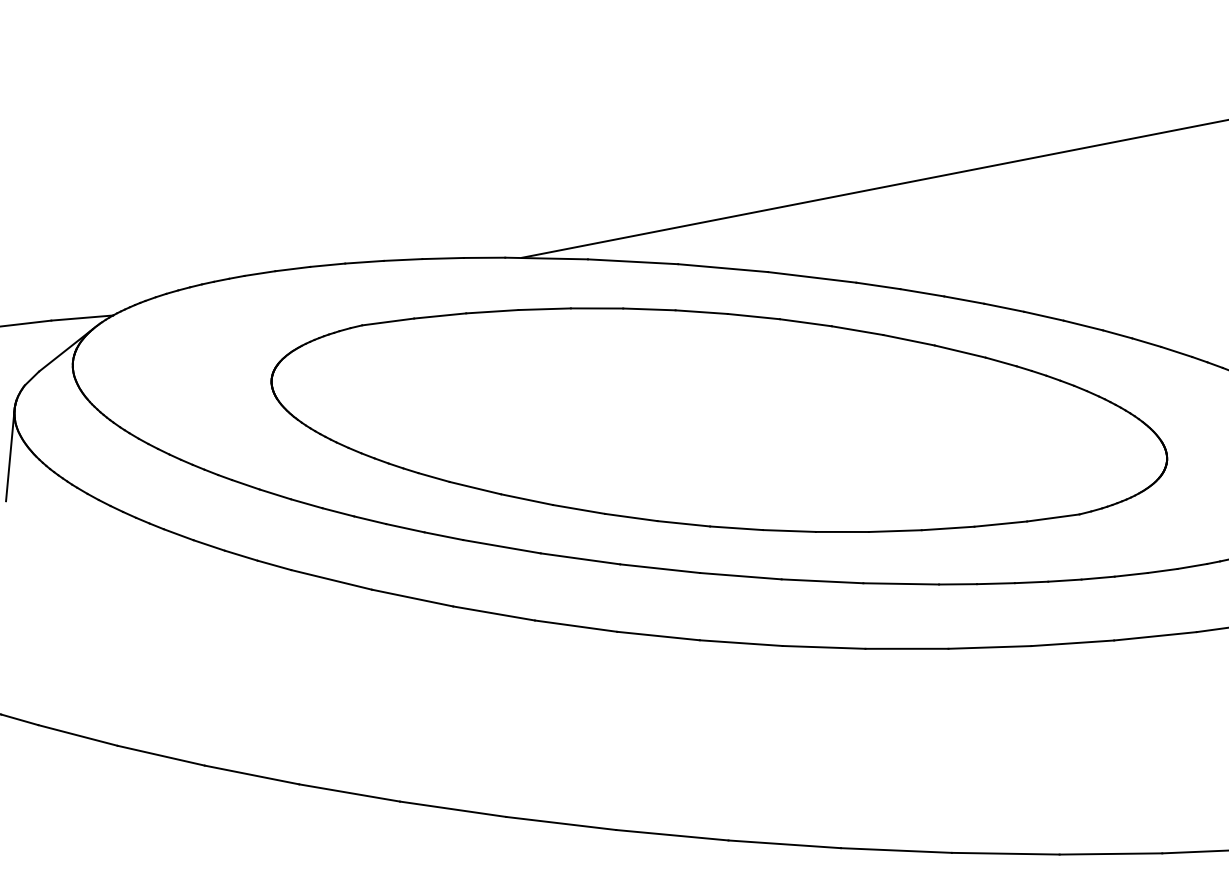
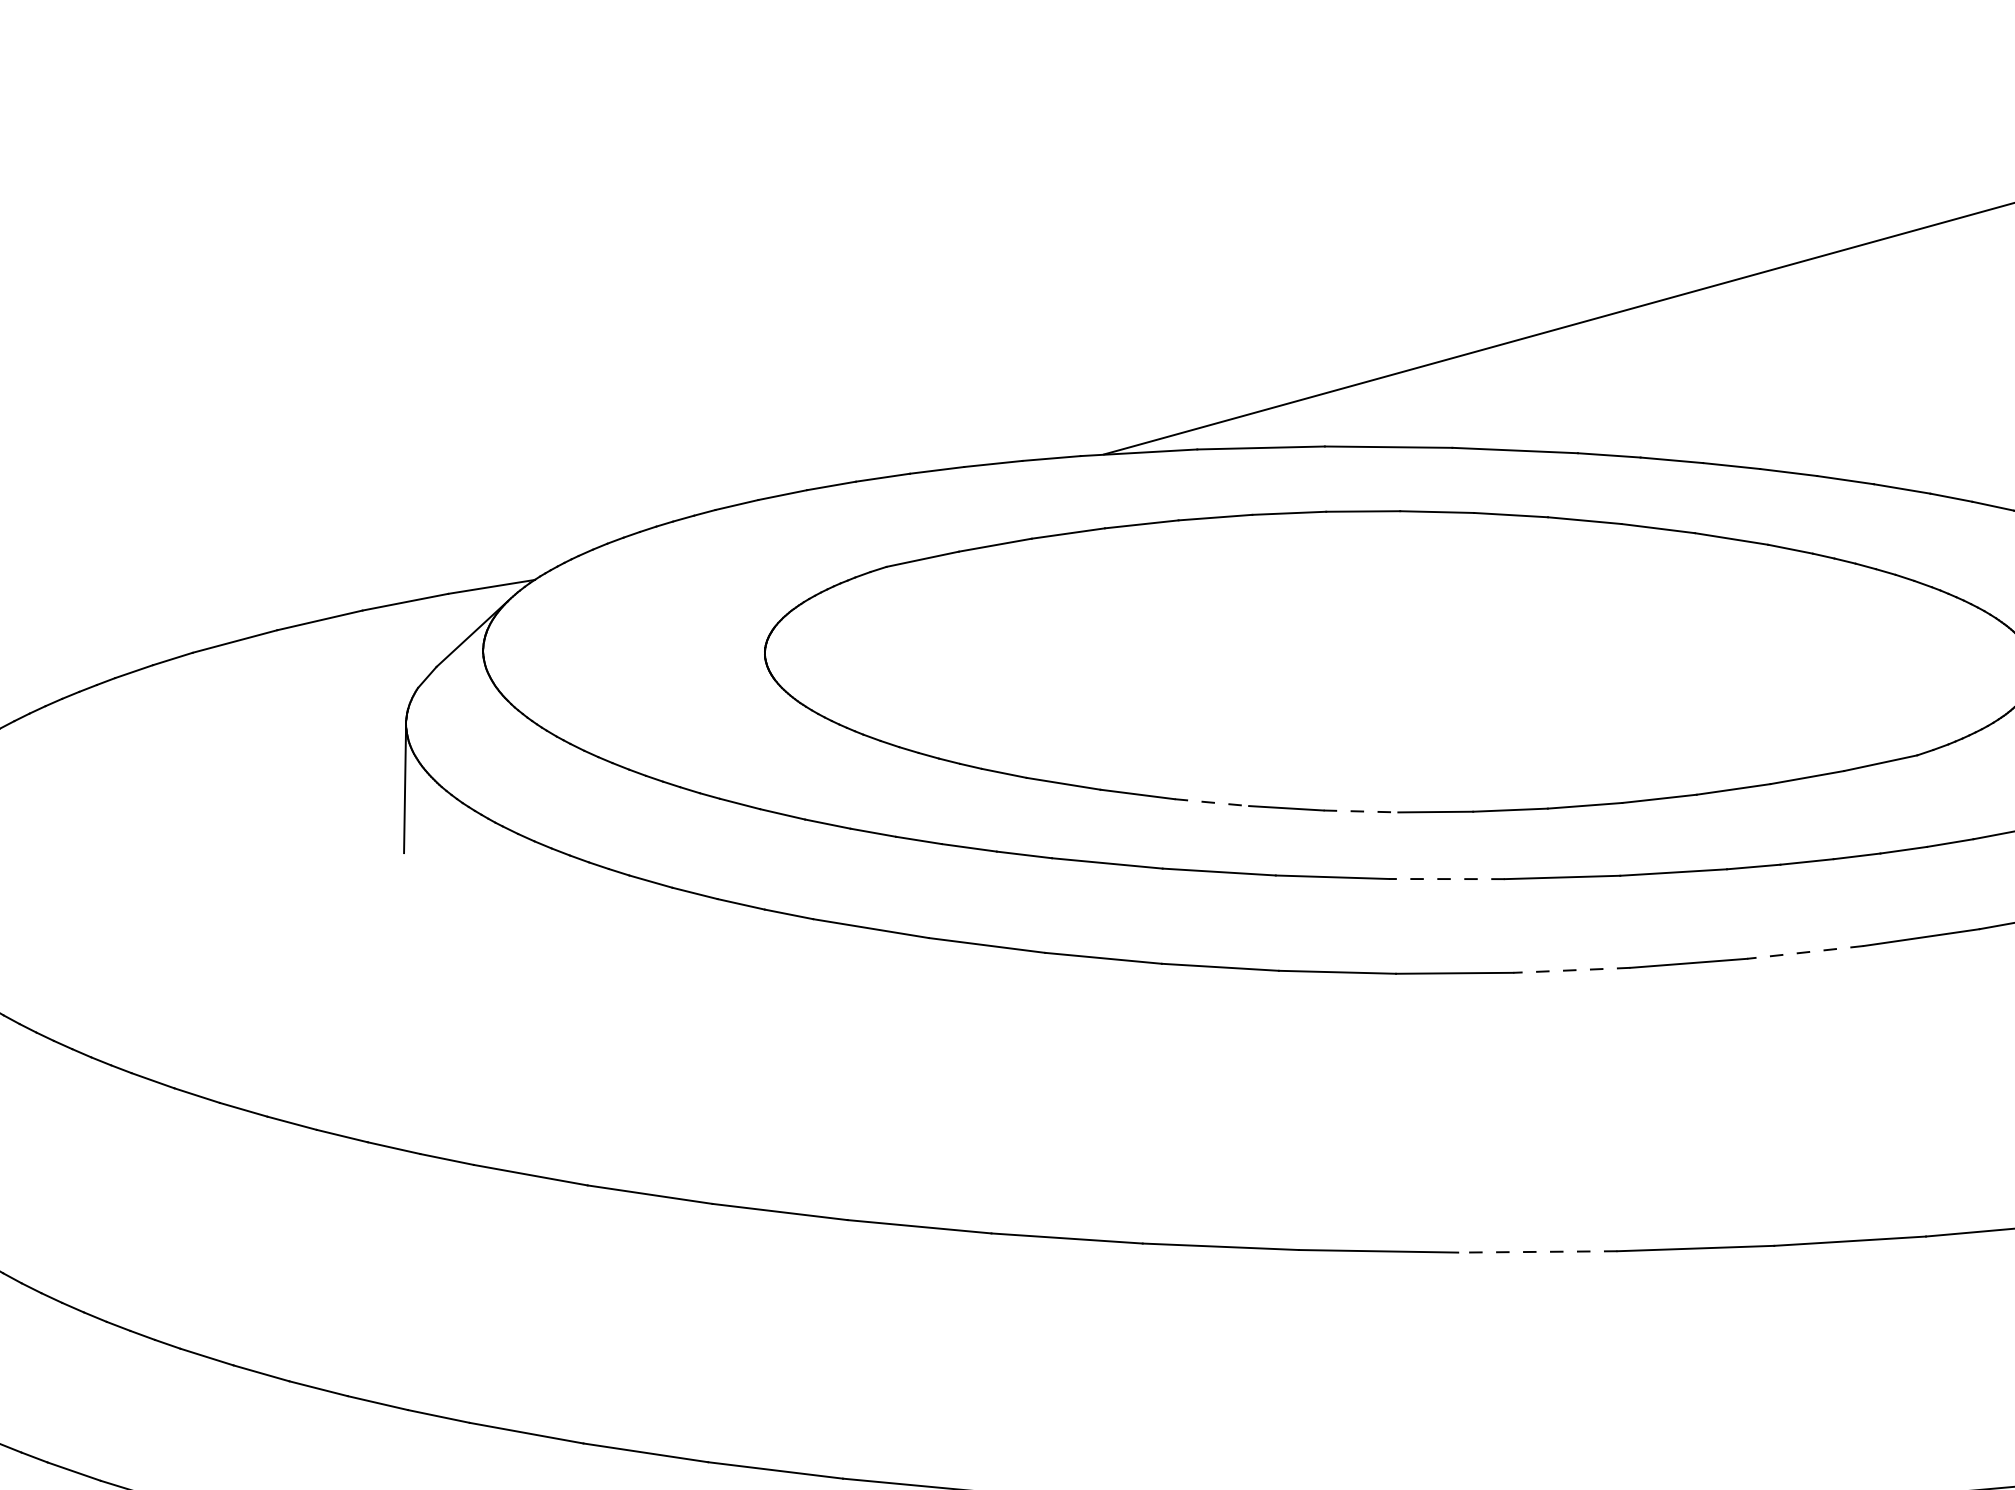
line: (579, 509) -> (1212, 802), solid -> dashed
line: (684, 523) -> (1361, 811), solid -> dashed
line: (740, 576) -> (1446, 879), solid -> dashed
line: (823, 647) -> (1571, 970), solid -> dashed
line: (989, 647) -> (1805, 952), solid -> dashed
line: (784, 844) -> (1537, 1251), solid -> dashed

